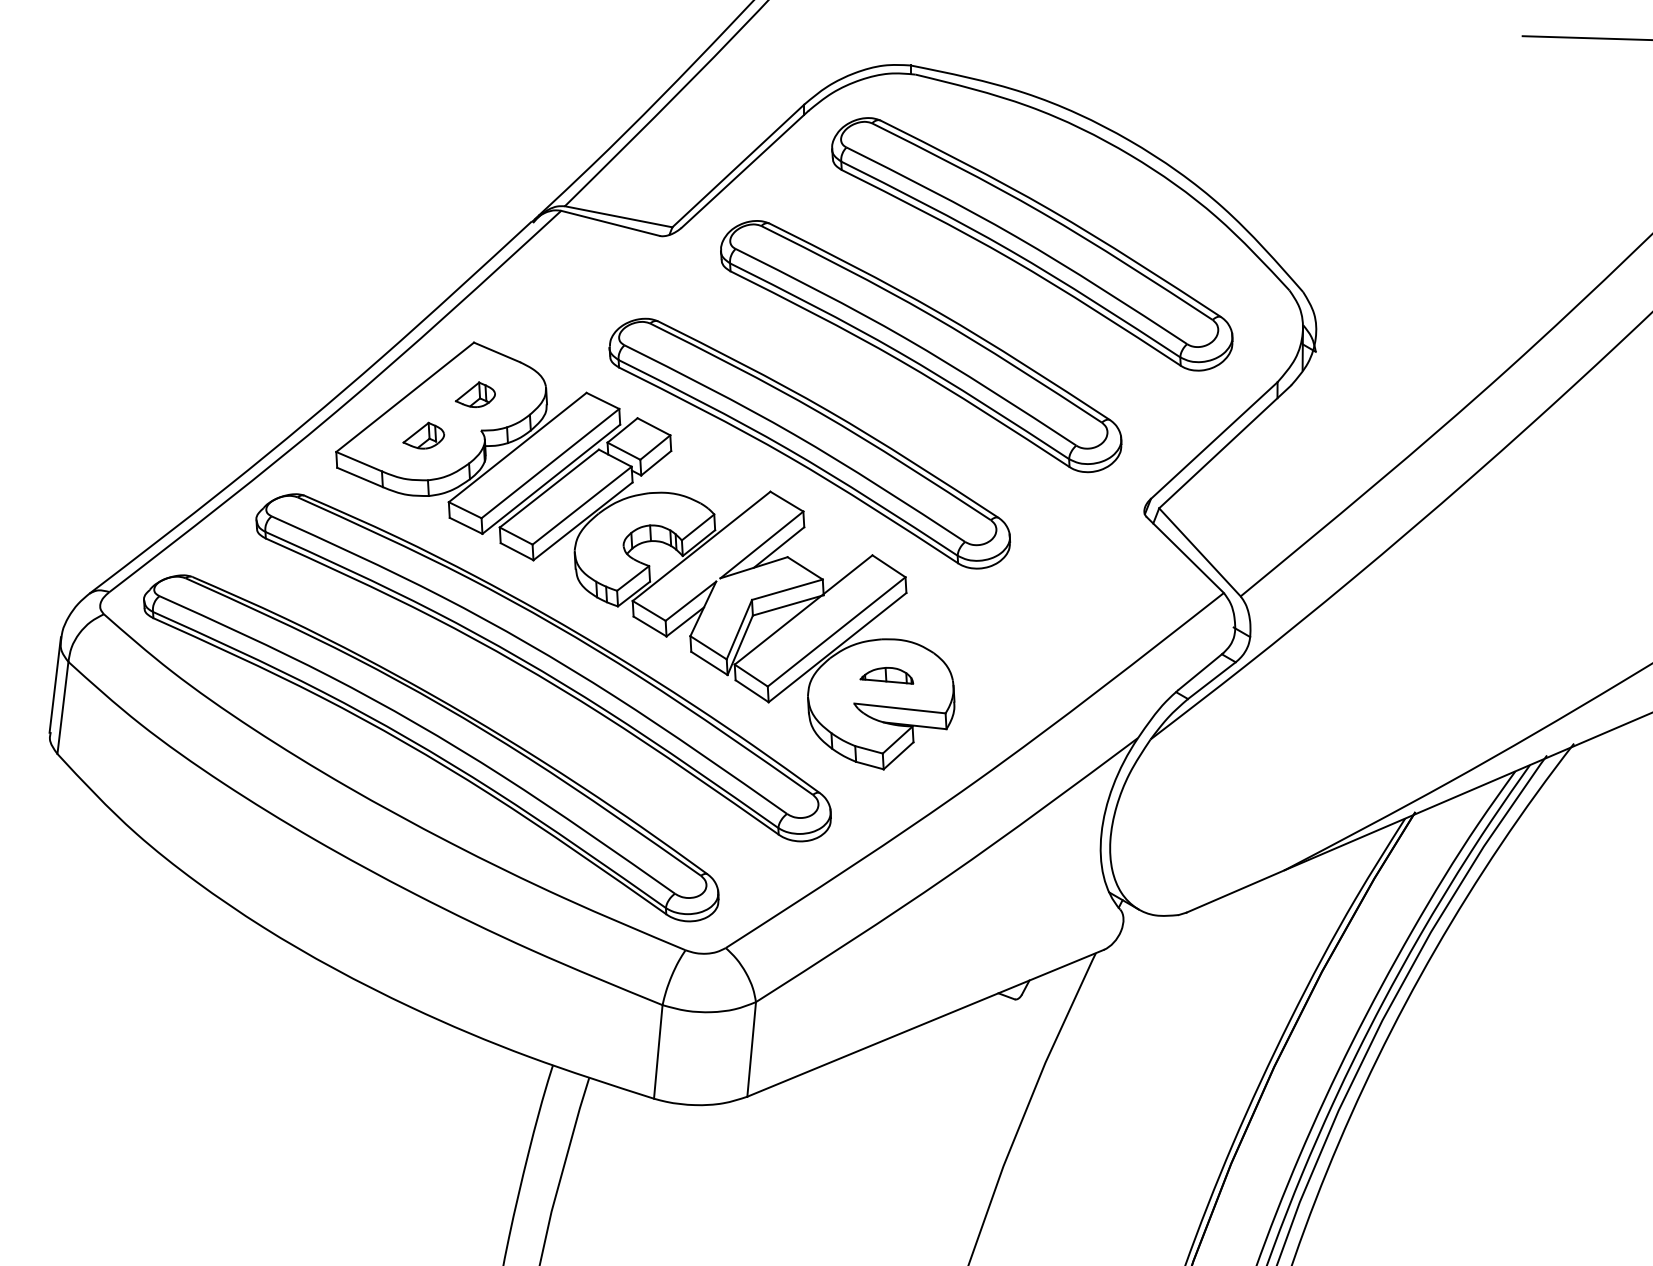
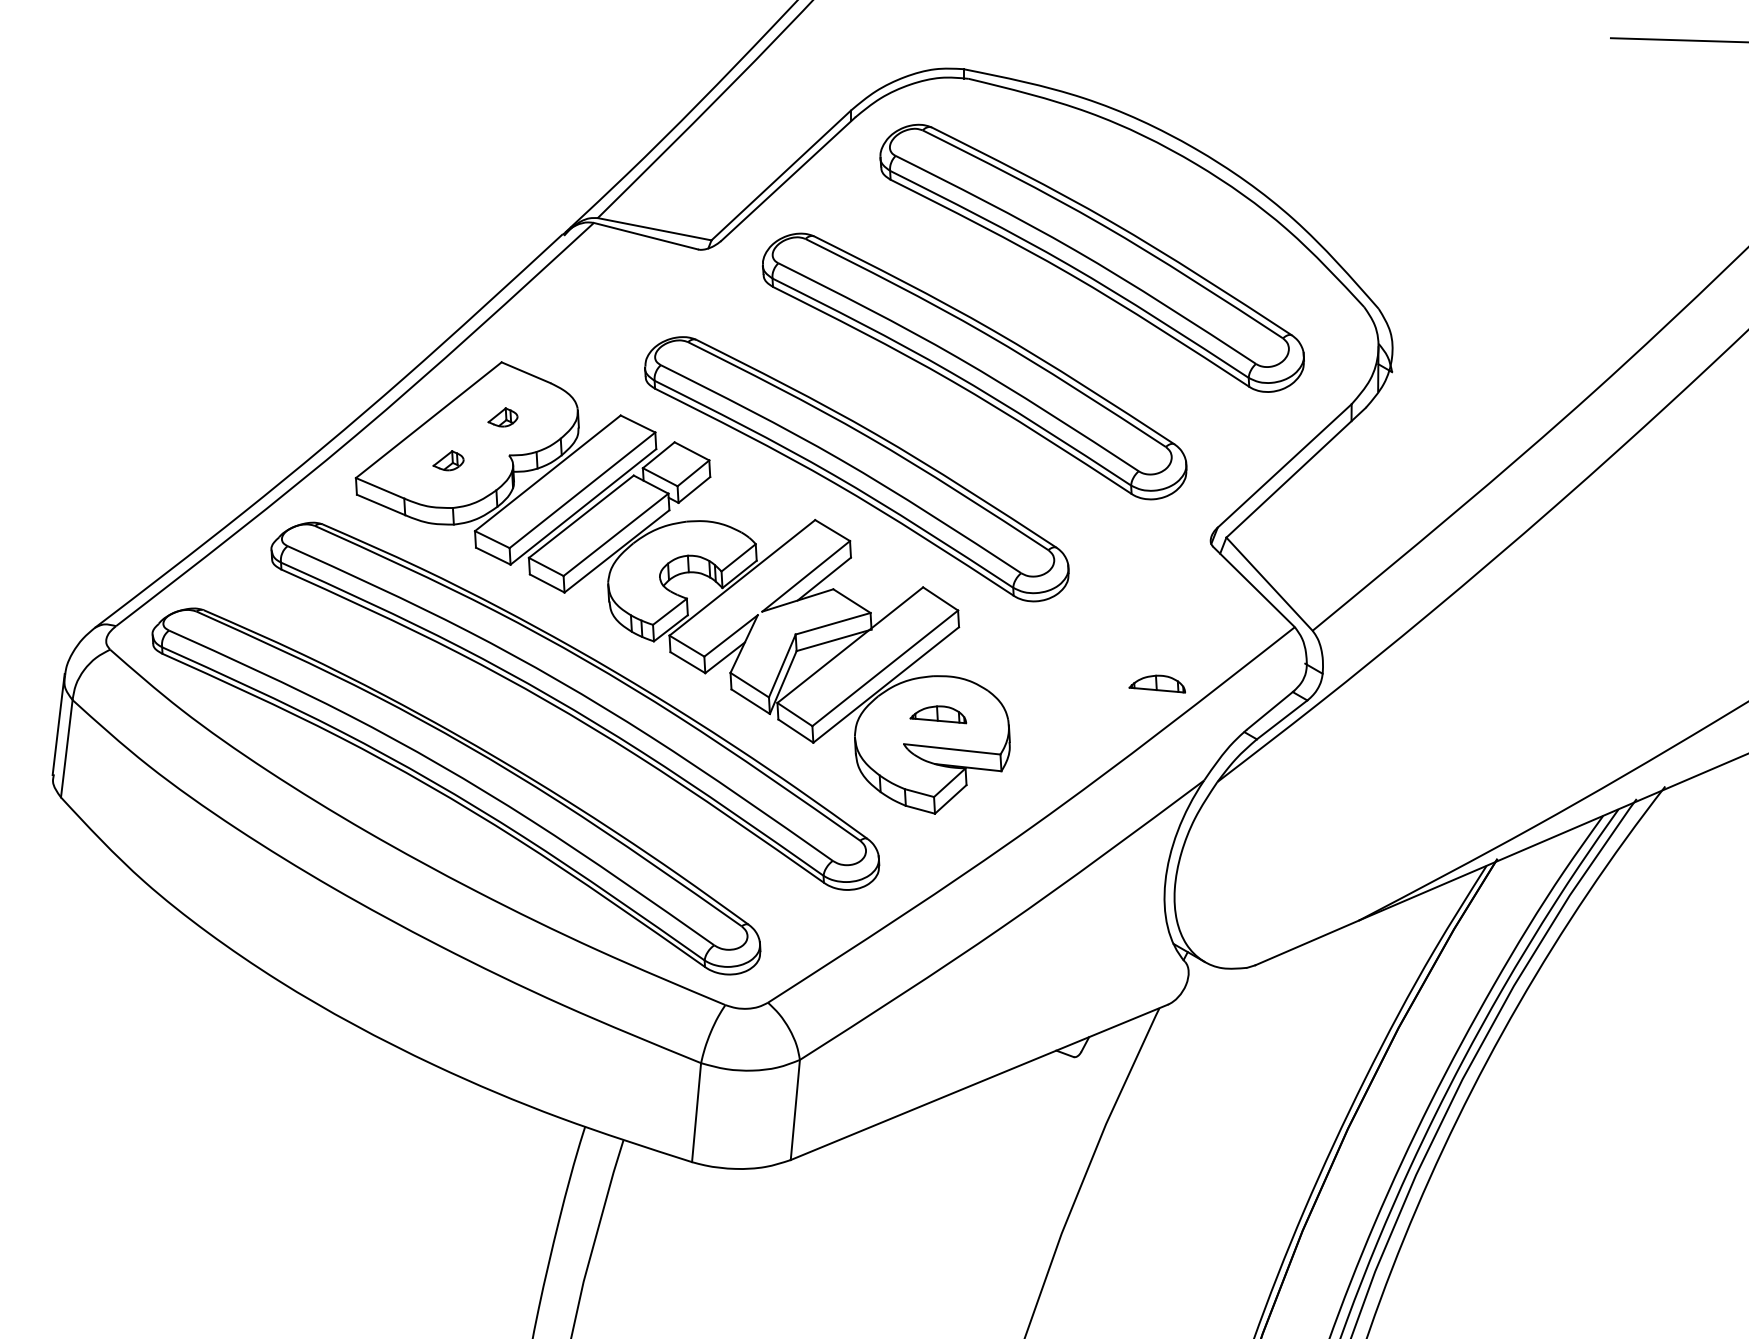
part: (474, 394) -> (502, 417), size x0.7
part: (423, 435) -> (448, 460), size x0.7
part: (1093, 646) -> (1156, 683), added

